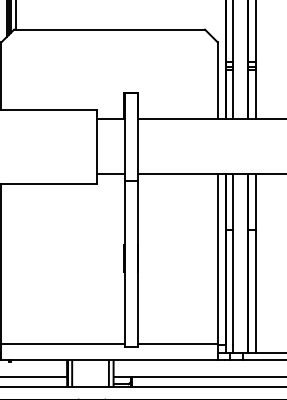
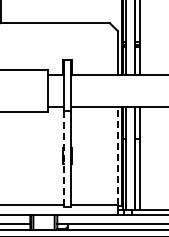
line: (217, 257) -> (117, 155), solid -> dashed
line: (124, 264) -> (63, 159), solid -> dashed

